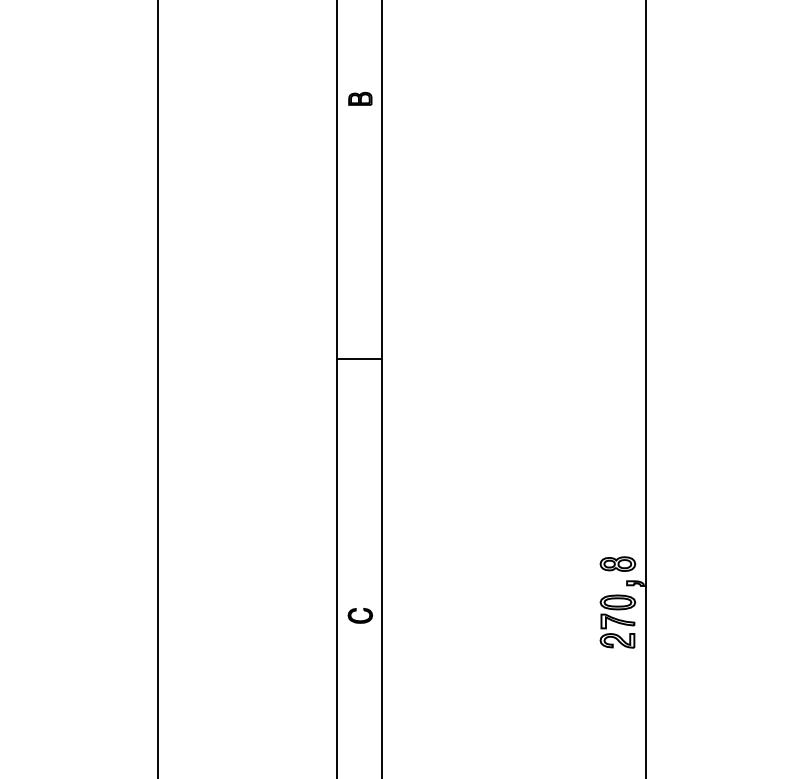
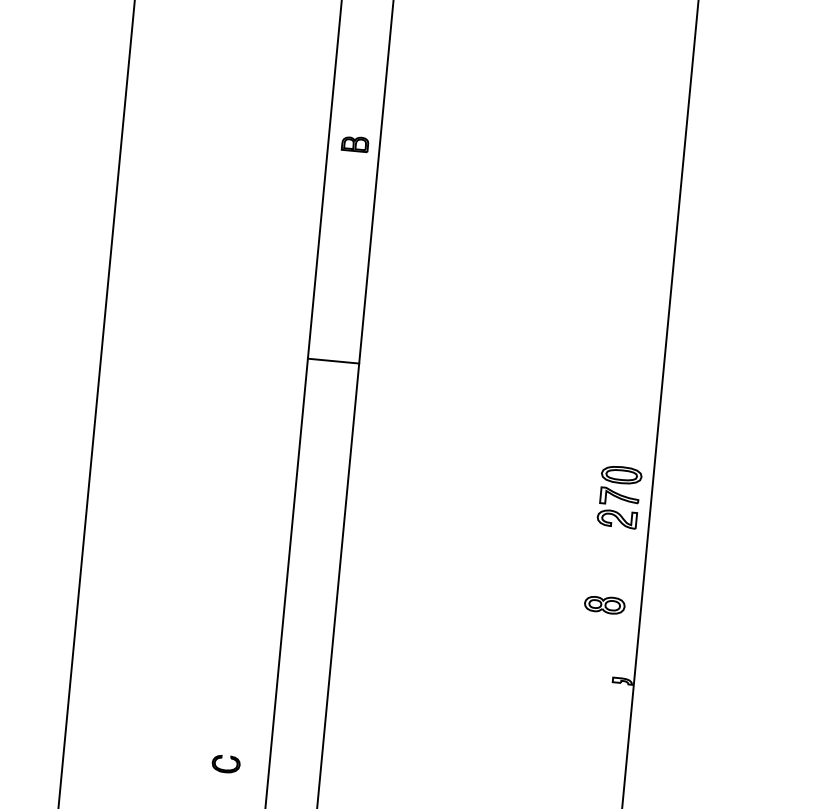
part: (360, 98) -> (355, 143), moved
line: (358, 359) -> (332, 361), moved
part: (617, 563) -> (604, 604), moved
part: (359, 615) -> (225, 763), moved
part: (617, 621) -> (619, 496), moved

